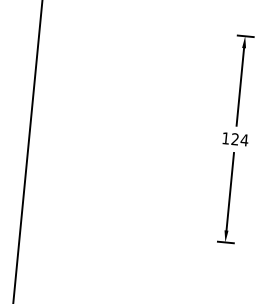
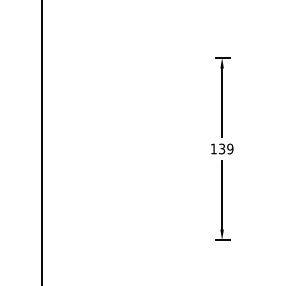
text: (240, 139) -> (226, 148), 124 -> 139

